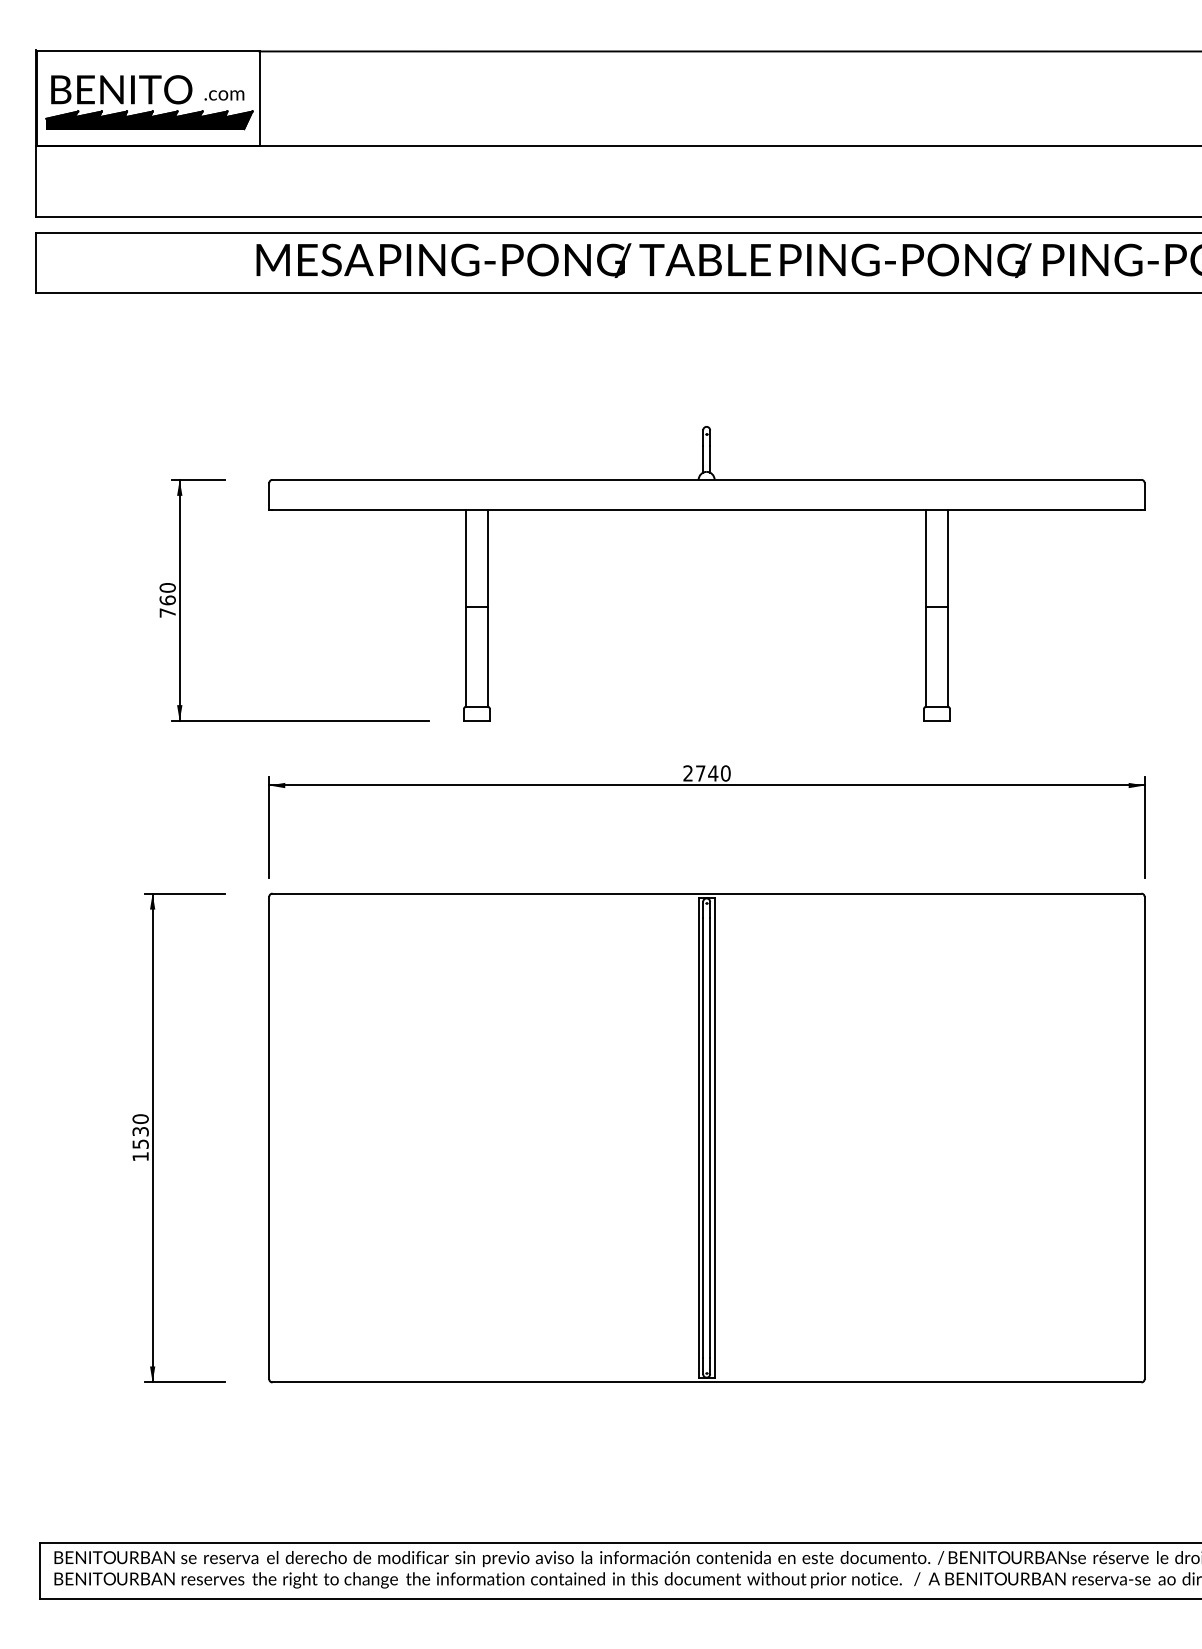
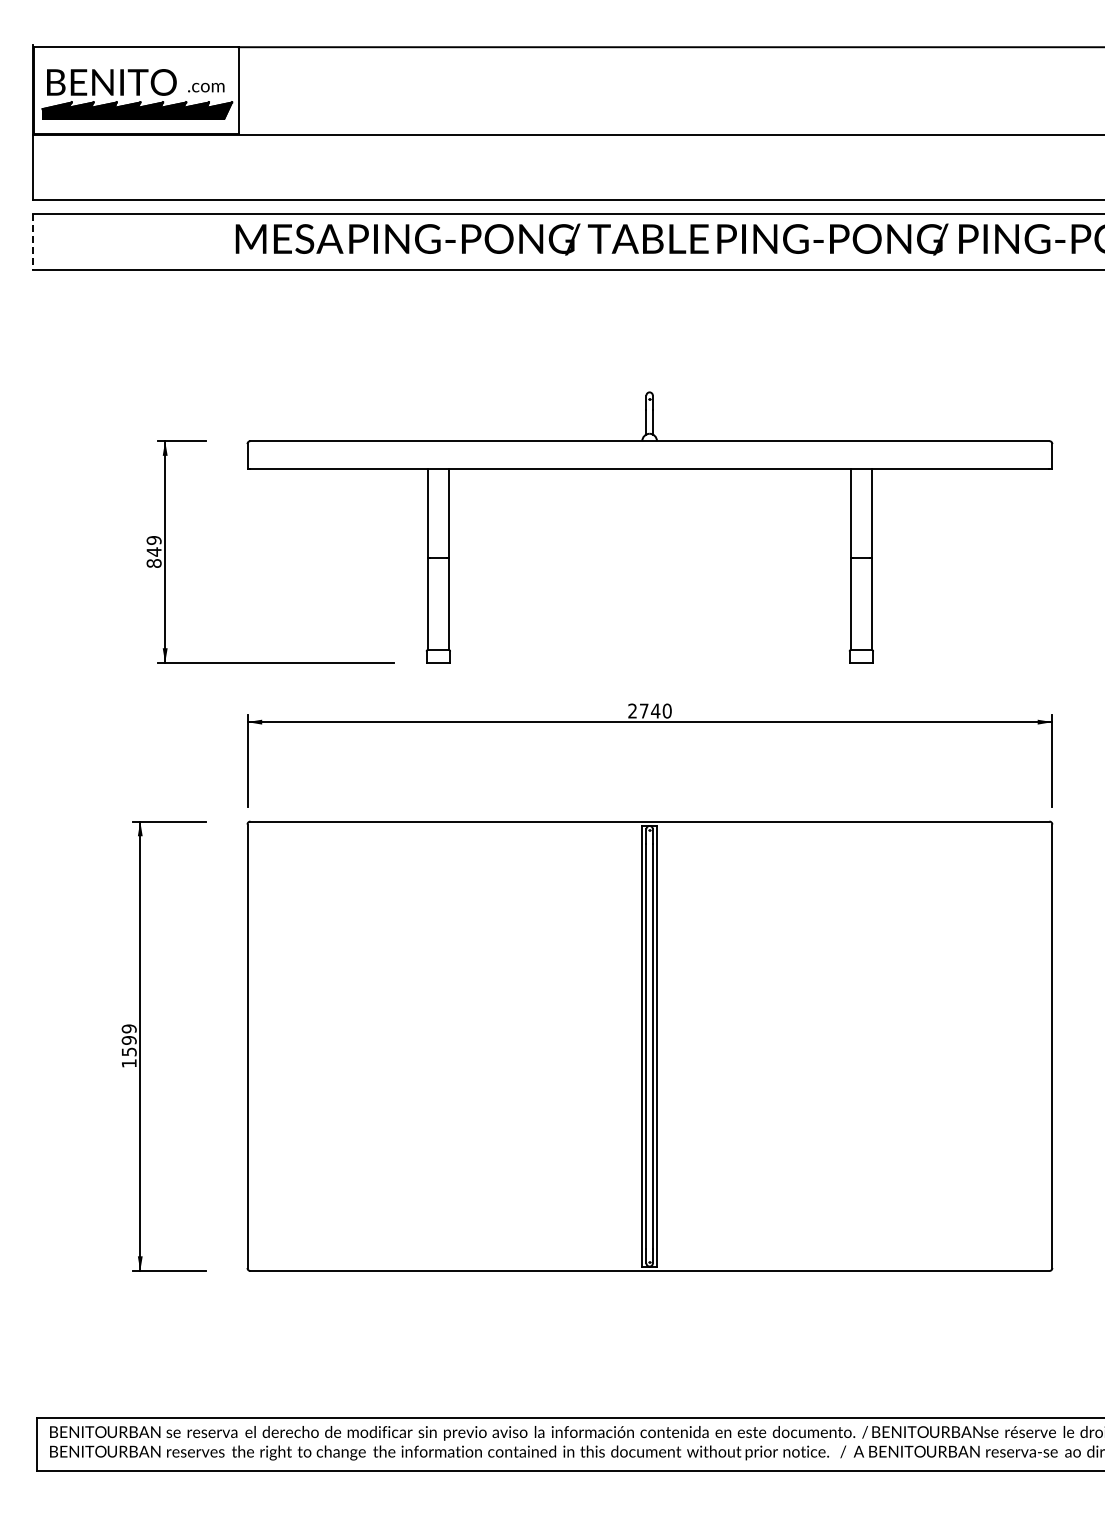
line: (35, 262) -> (32, 241), solid -> dashed
text: (167, 599) -> (153, 551), 760 -> 849
text: (139, 1125) -> (128, 1034), 1530 -> 1599

